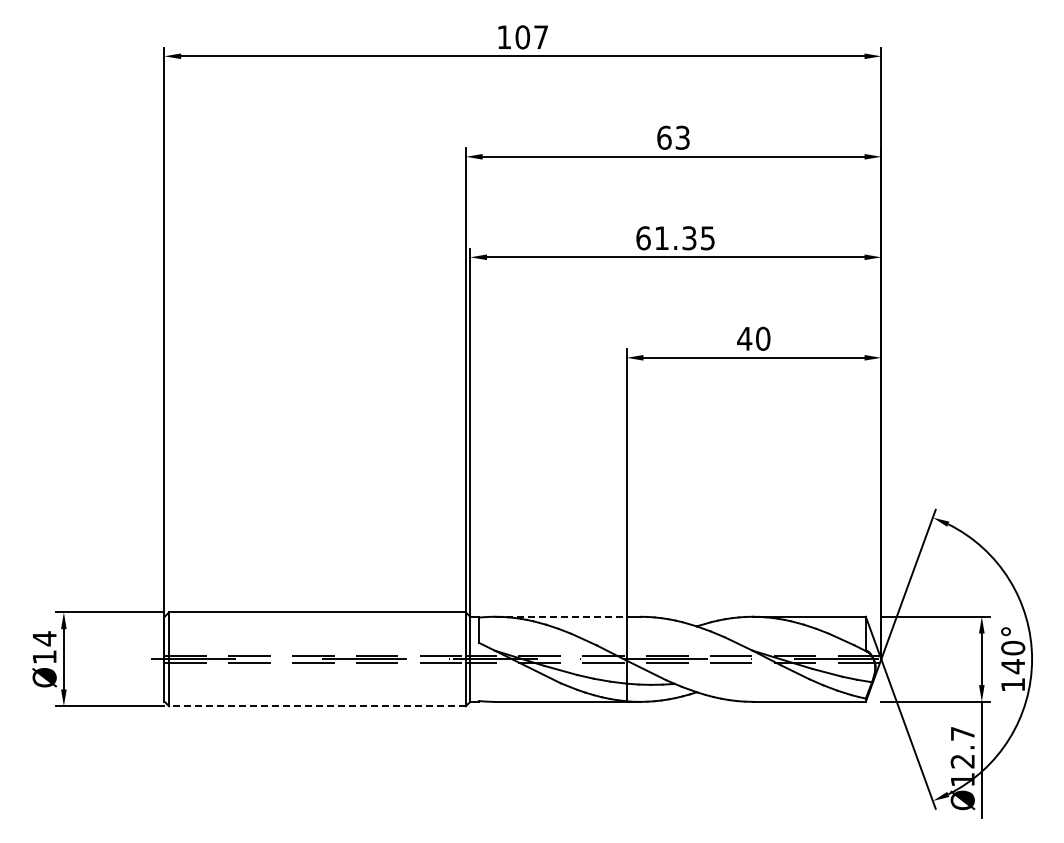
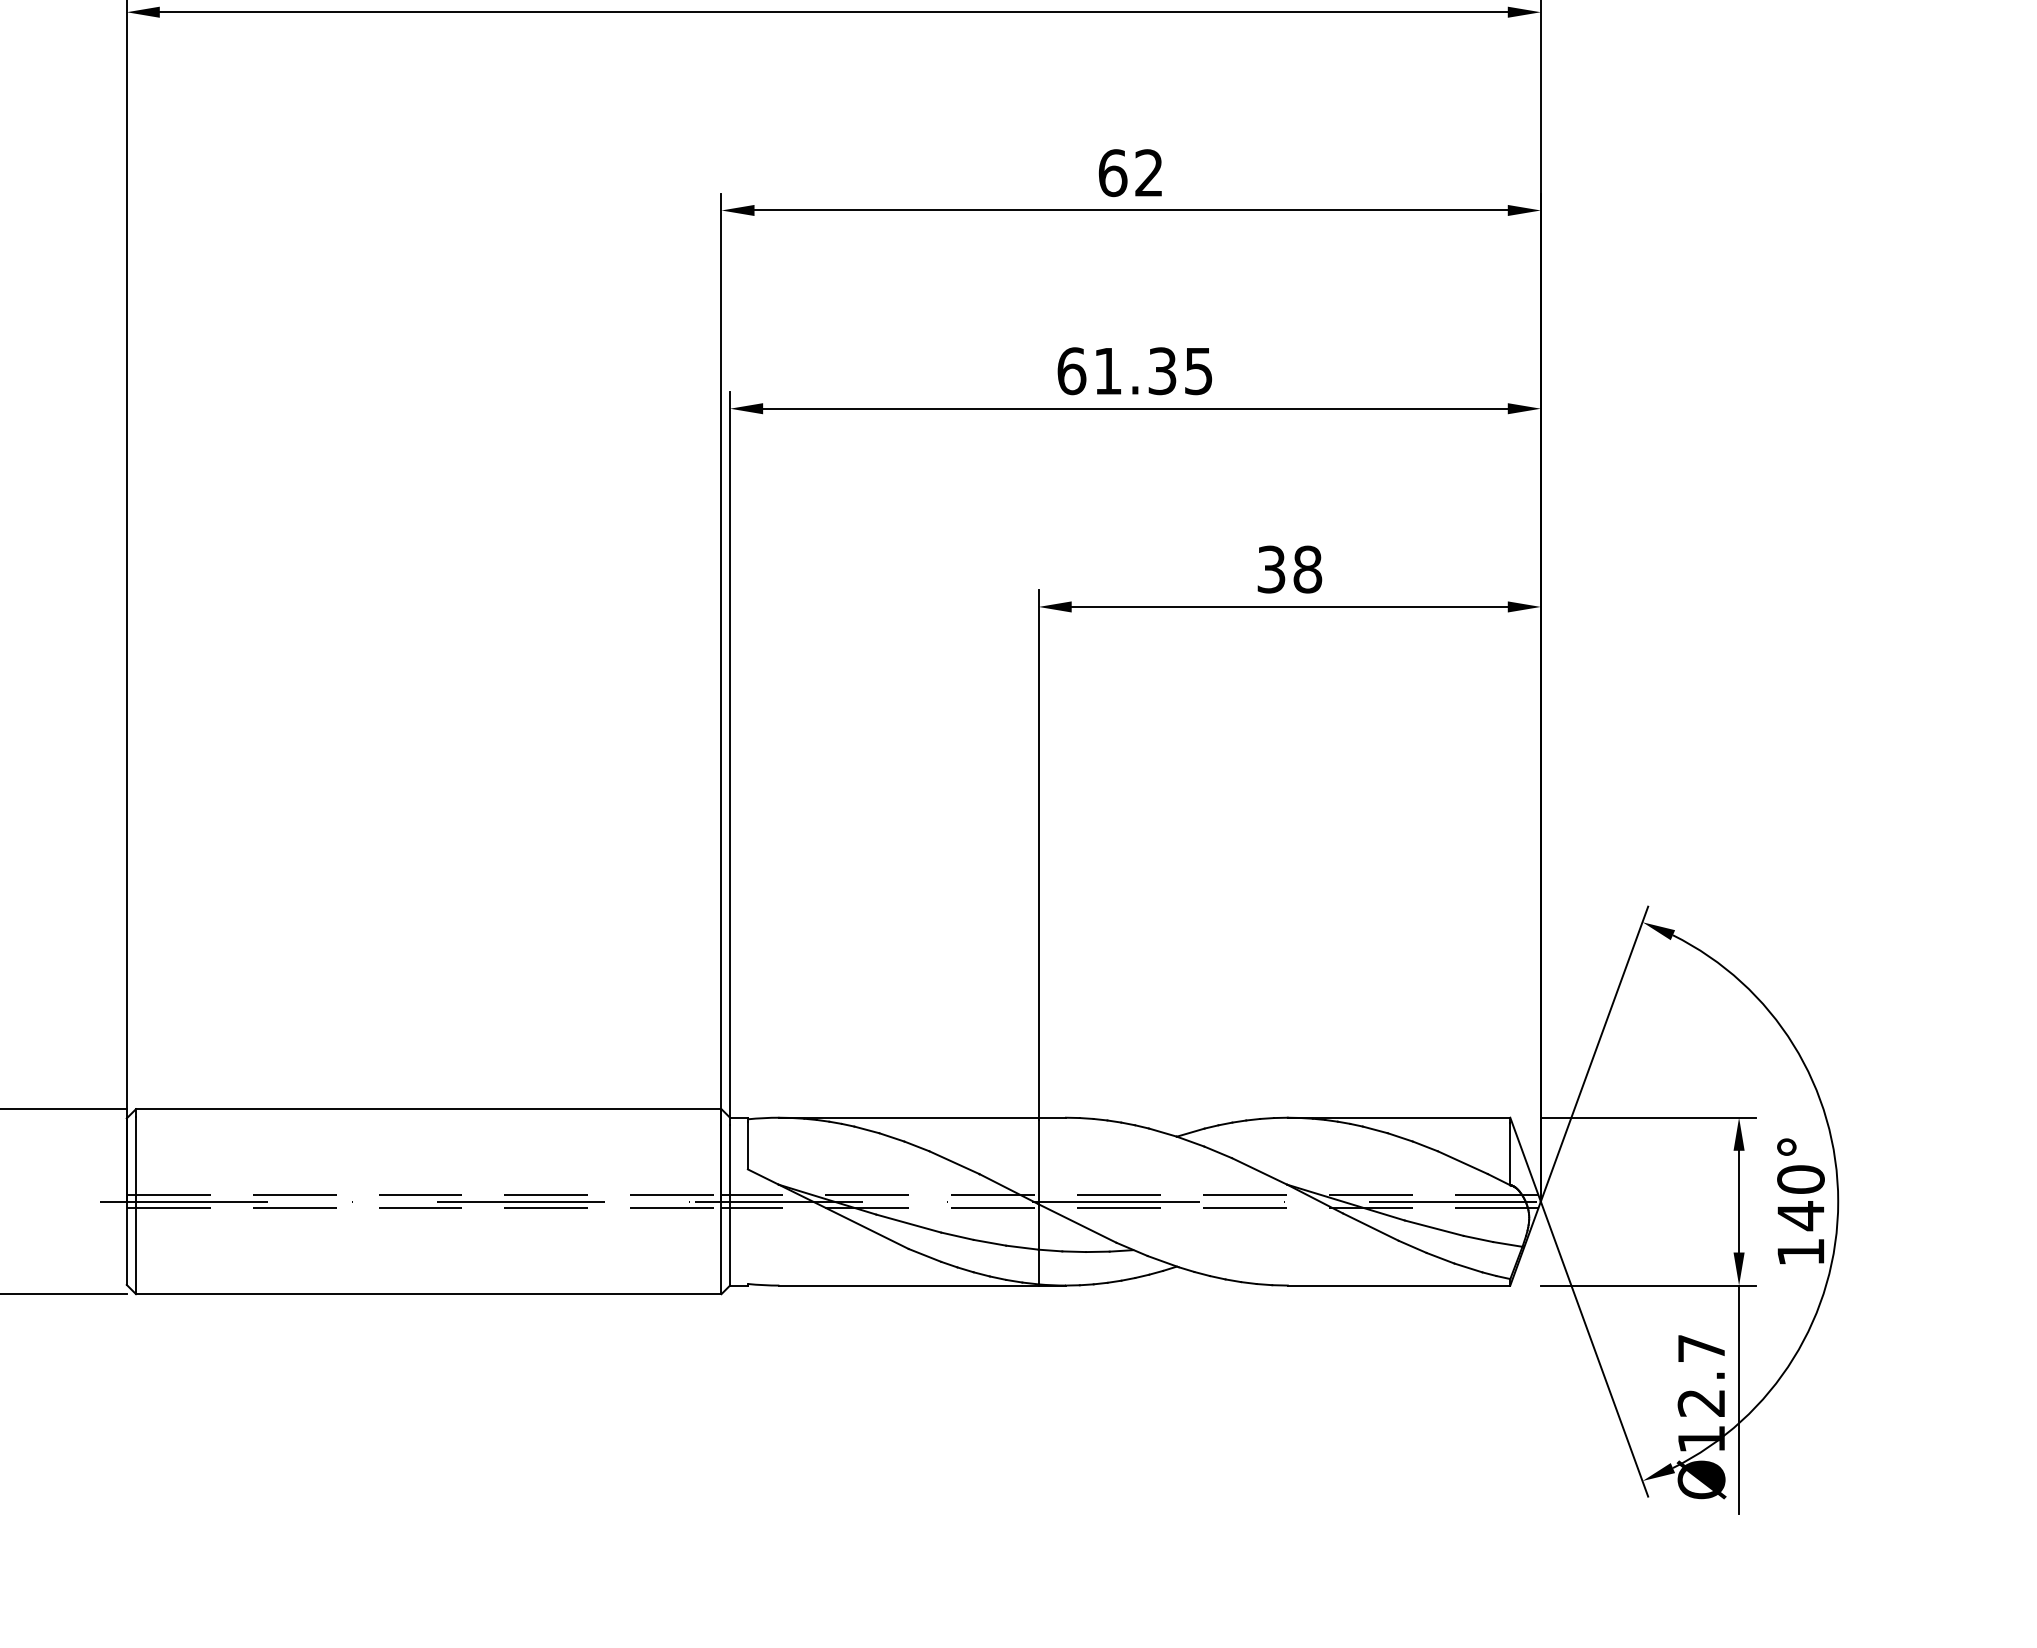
text: (682, 137) -> (1148, 172), 63 -> 62
text: (753, 338) -> (1288, 568), 40 -> 38
line: (560, 616) -> (908, 1117), dashed -> solid
line: (316, 706) -> (426, 1294), dashed -> solid

